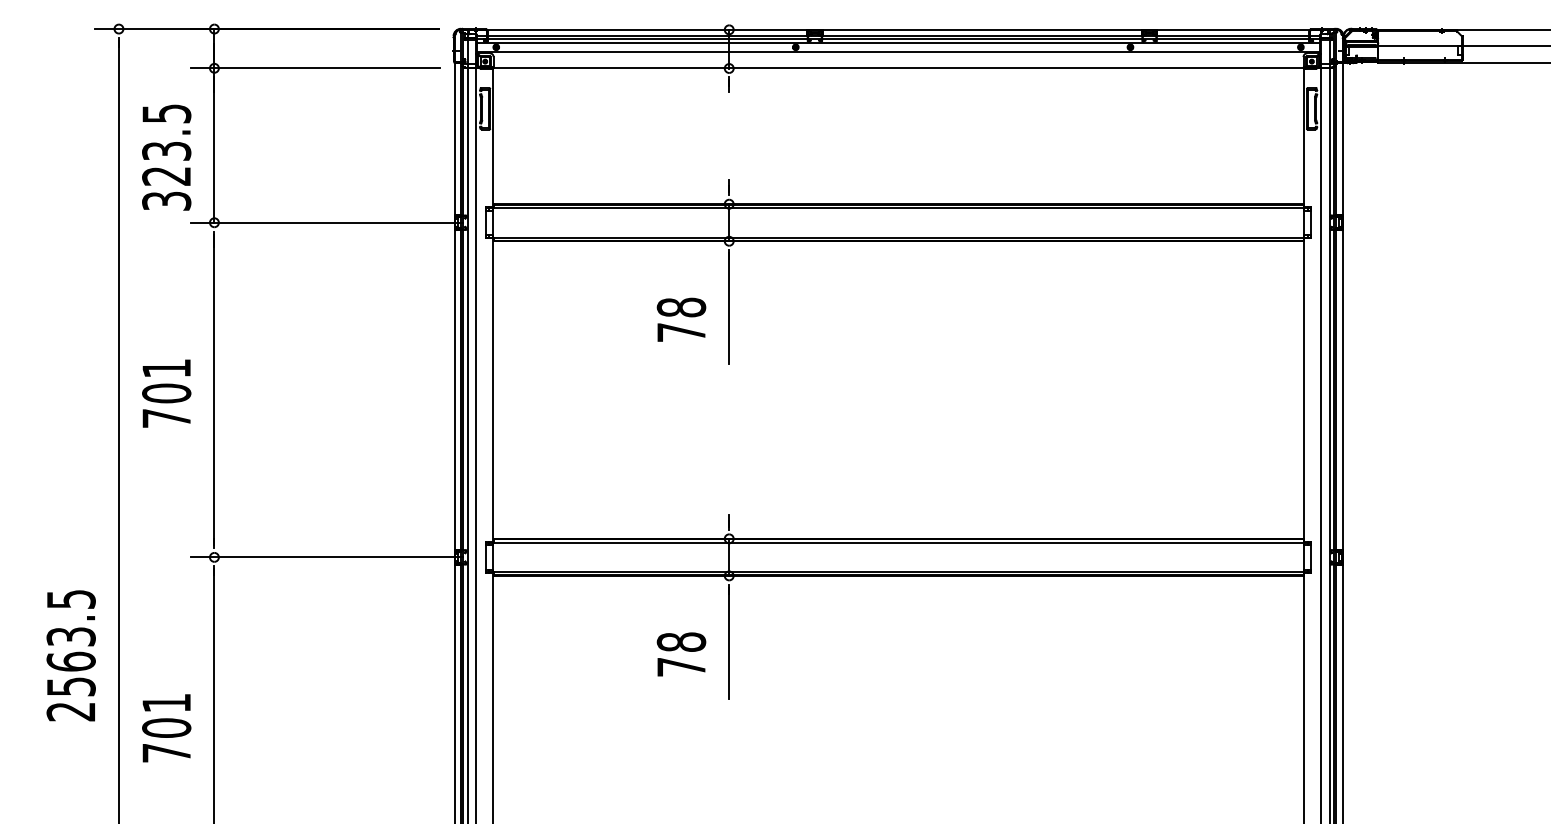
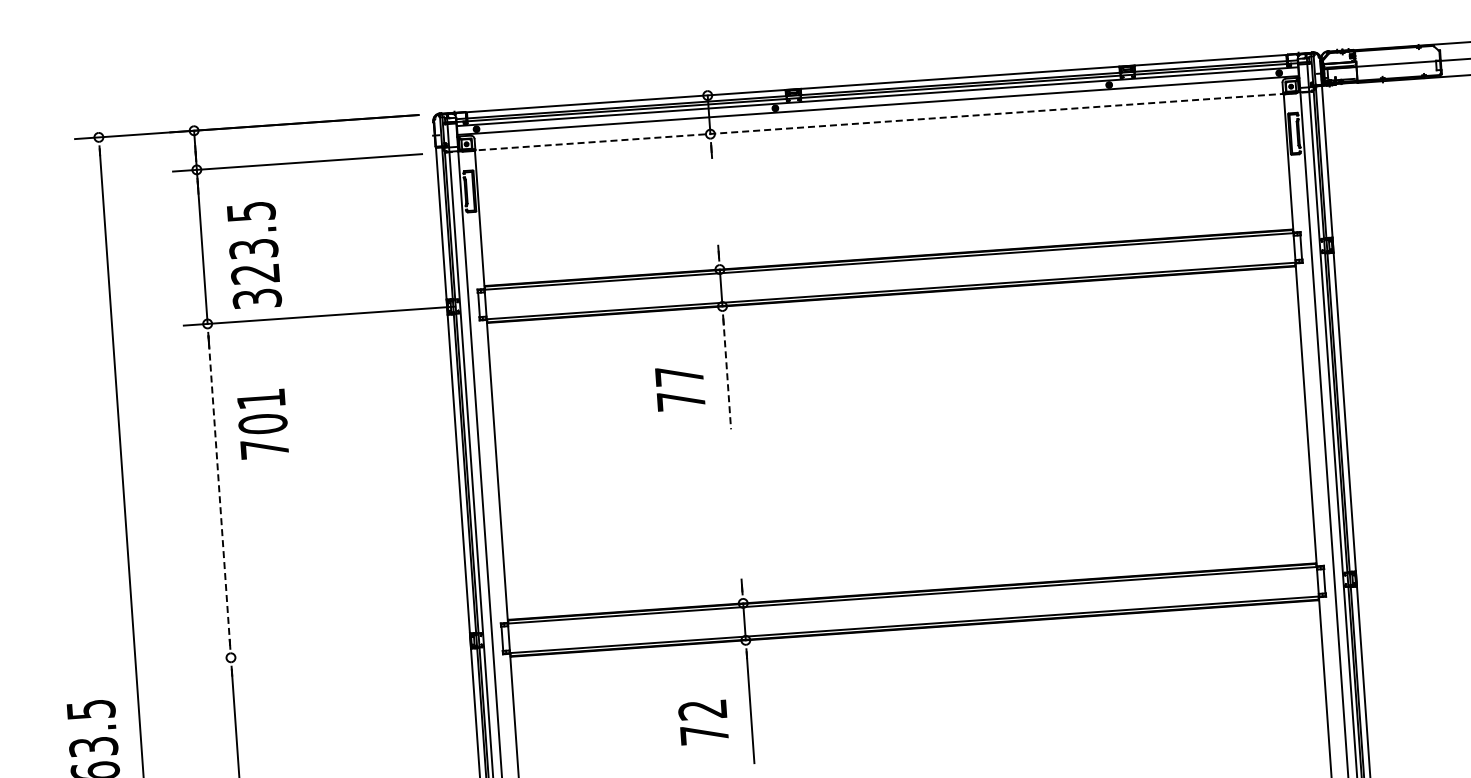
line: (898, 68) -> (879, 122), solid -> dashed
text: (166, 157) -> (254, 255), moved
text: (681, 307) -> (679, 375), 78 -> 77
line: (729, 308) -> (727, 373), solid -> dashed
line: (214, 389) -> (219, 490), solid -> dashed
text: (166, 393) -> (262, 424), moved
line: (326, 557) -> (342, 650), removed
text: (681, 641) -> (702, 709), 78 -> 72

